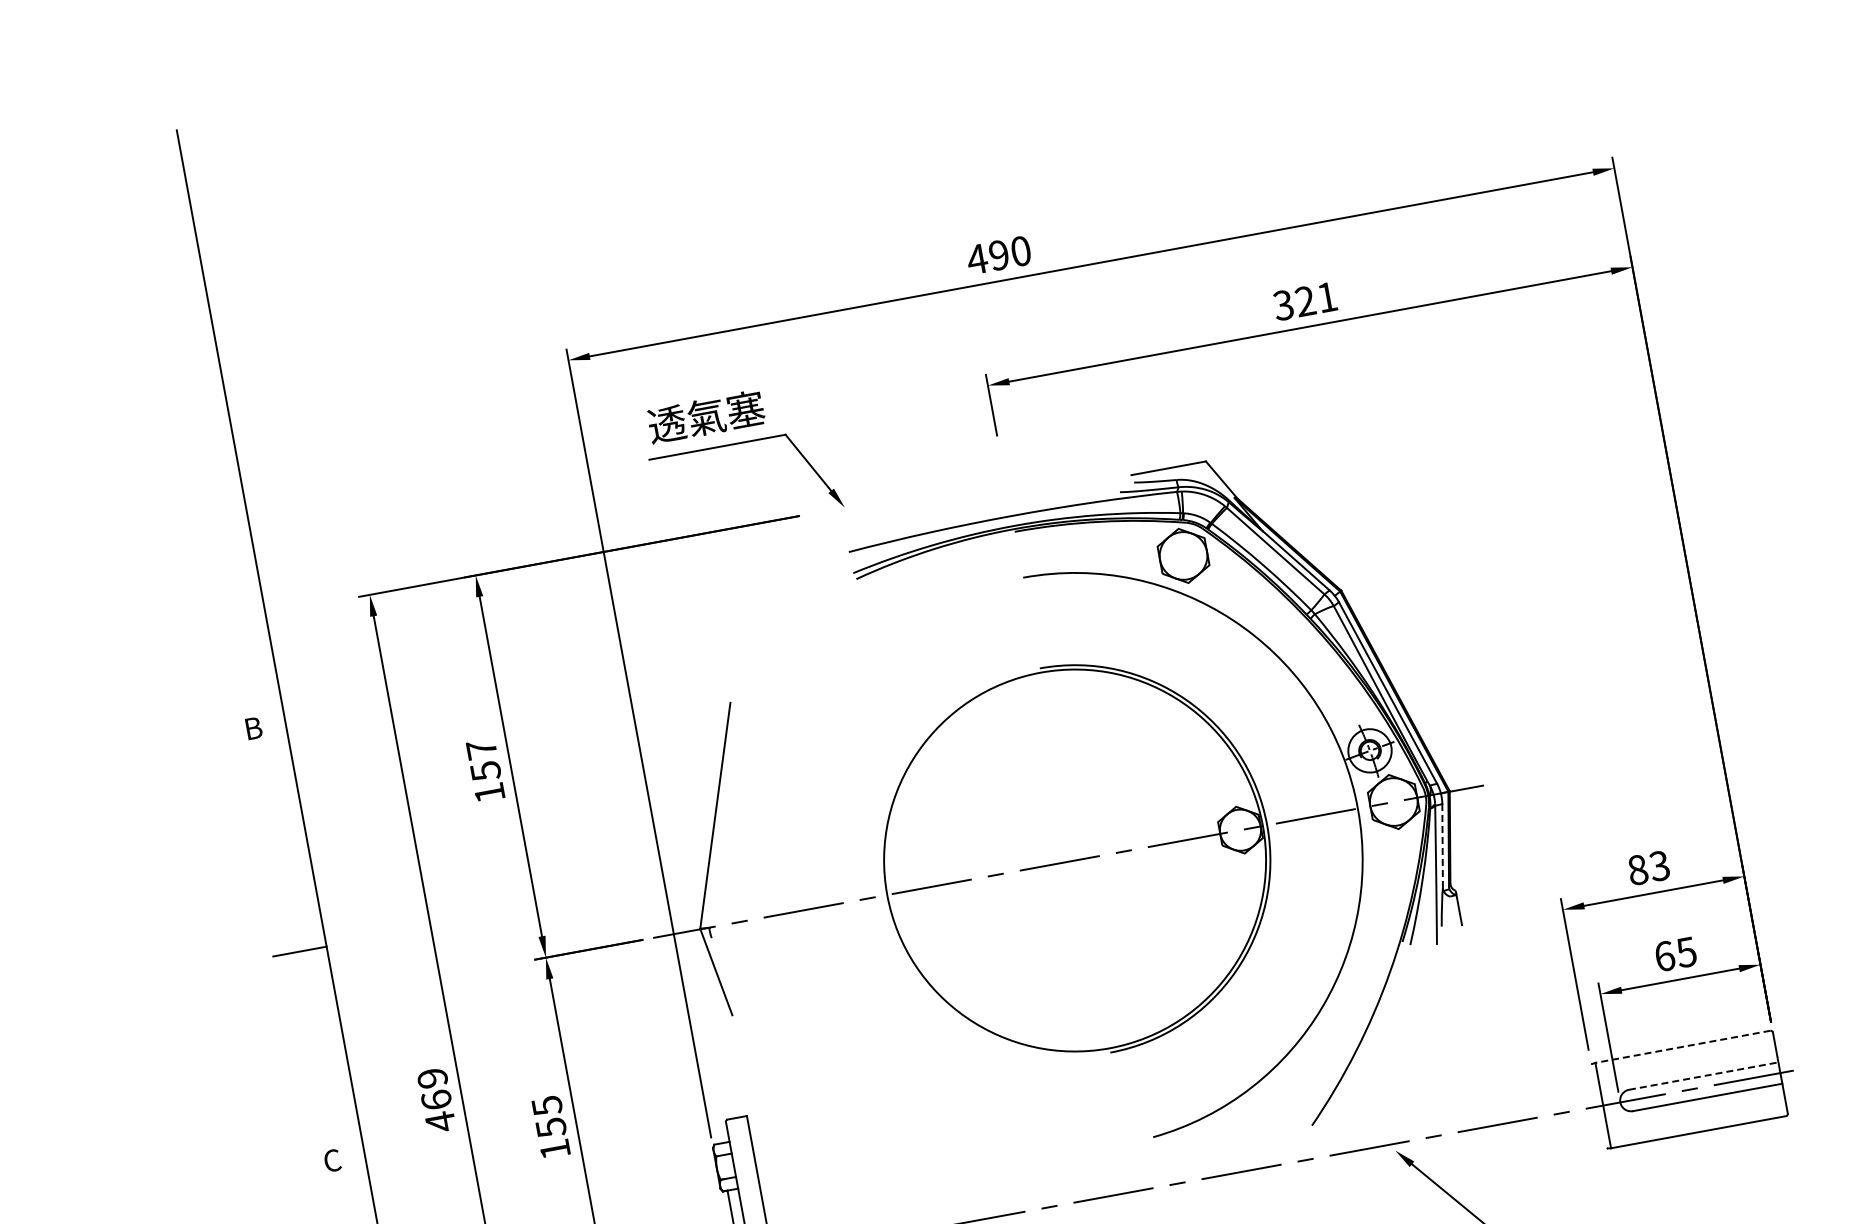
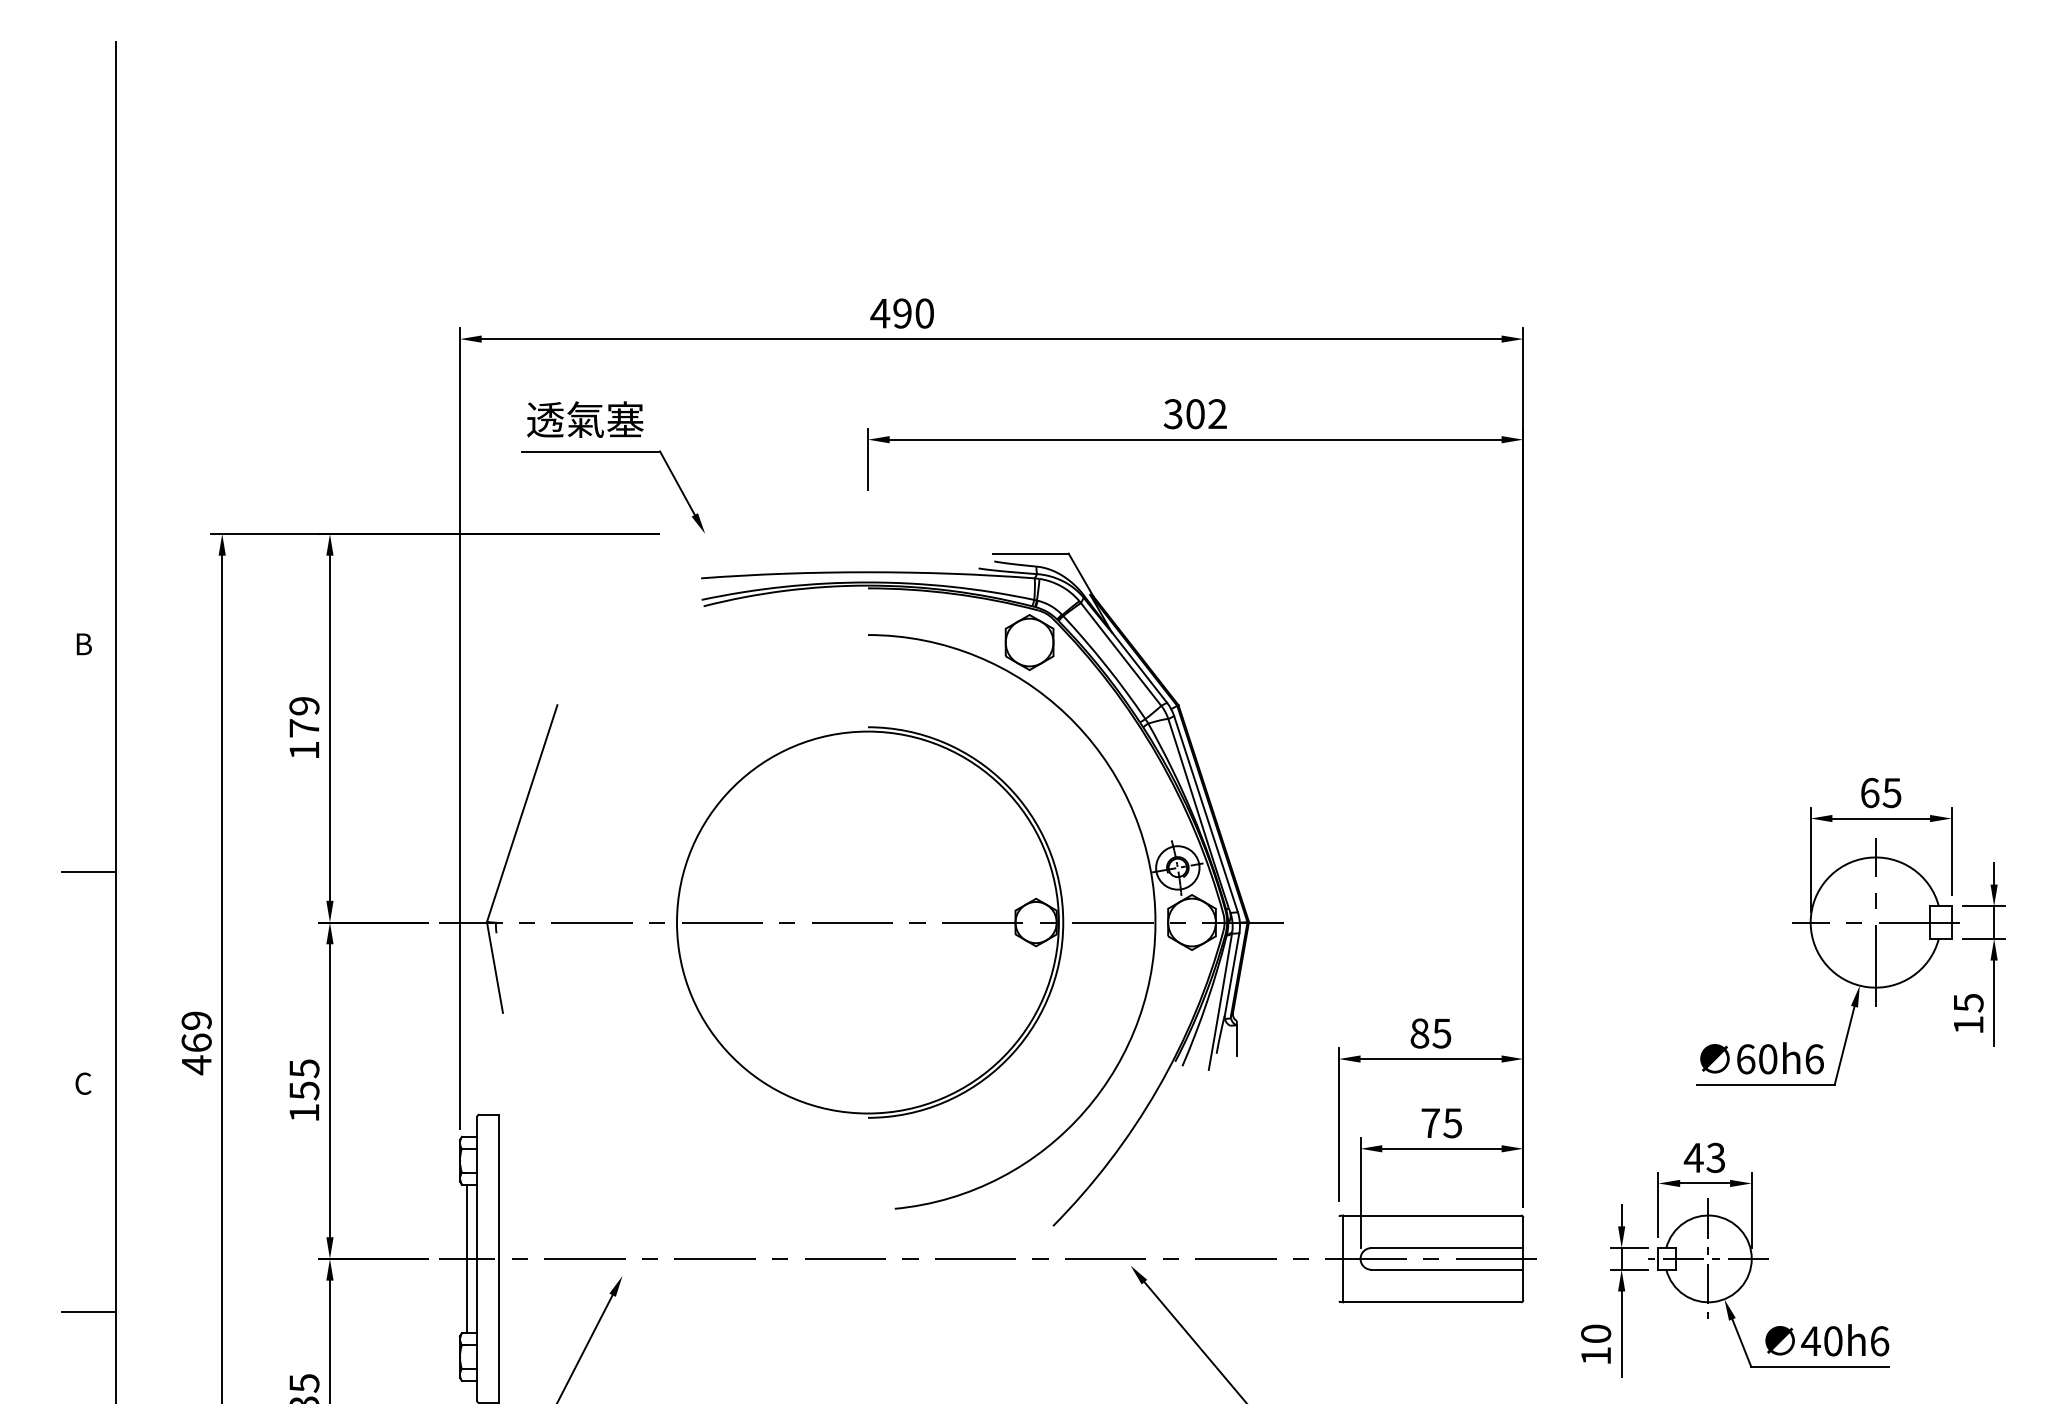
text: (1316, 299) -> (1206, 414), 321 -> 302
text: (483, 759) -> (304, 716), 157 -> 179
line: (1443, 845) -> (1232, 974), dashed -> solid
text: (1659, 866) -> (1441, 1033), 83 -> 85
text: (1664, 956) -> (1430, 1123), 65 -> 75
line: (1683, 1046) -> (1432, 1215), dashed -> solid
line: (1703, 1076) -> (1447, 1248), dashed -> solid

